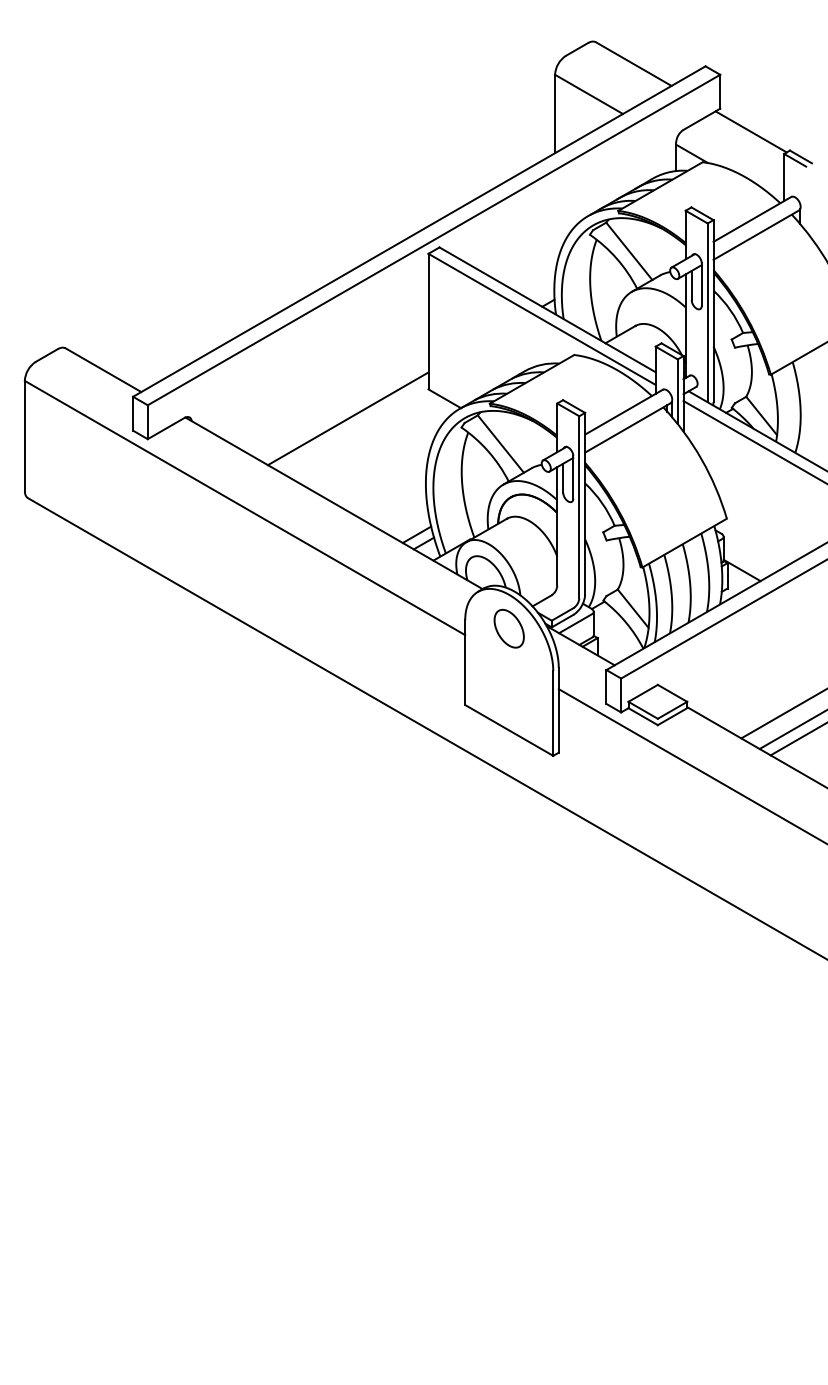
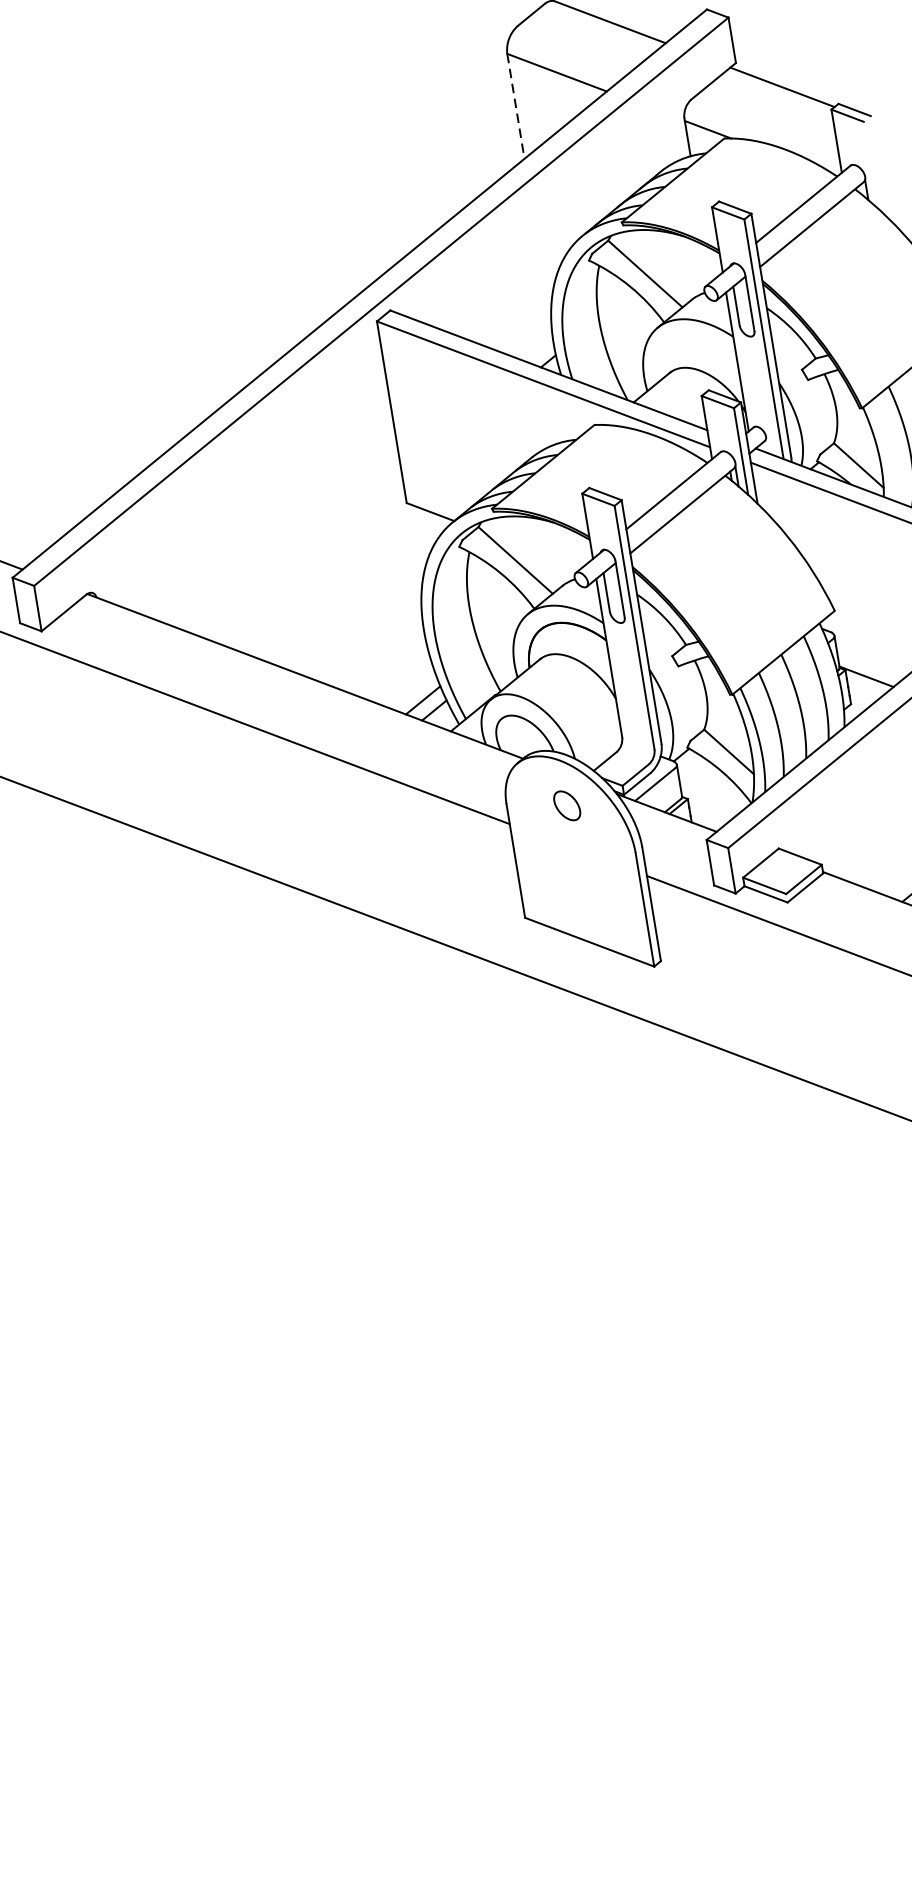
line: (555, 114) -> (516, 106), solid -> dashed
line: (347, 418) -> (304, 559), removed
part: (508, 628) -> (566, 805), size x0.6

